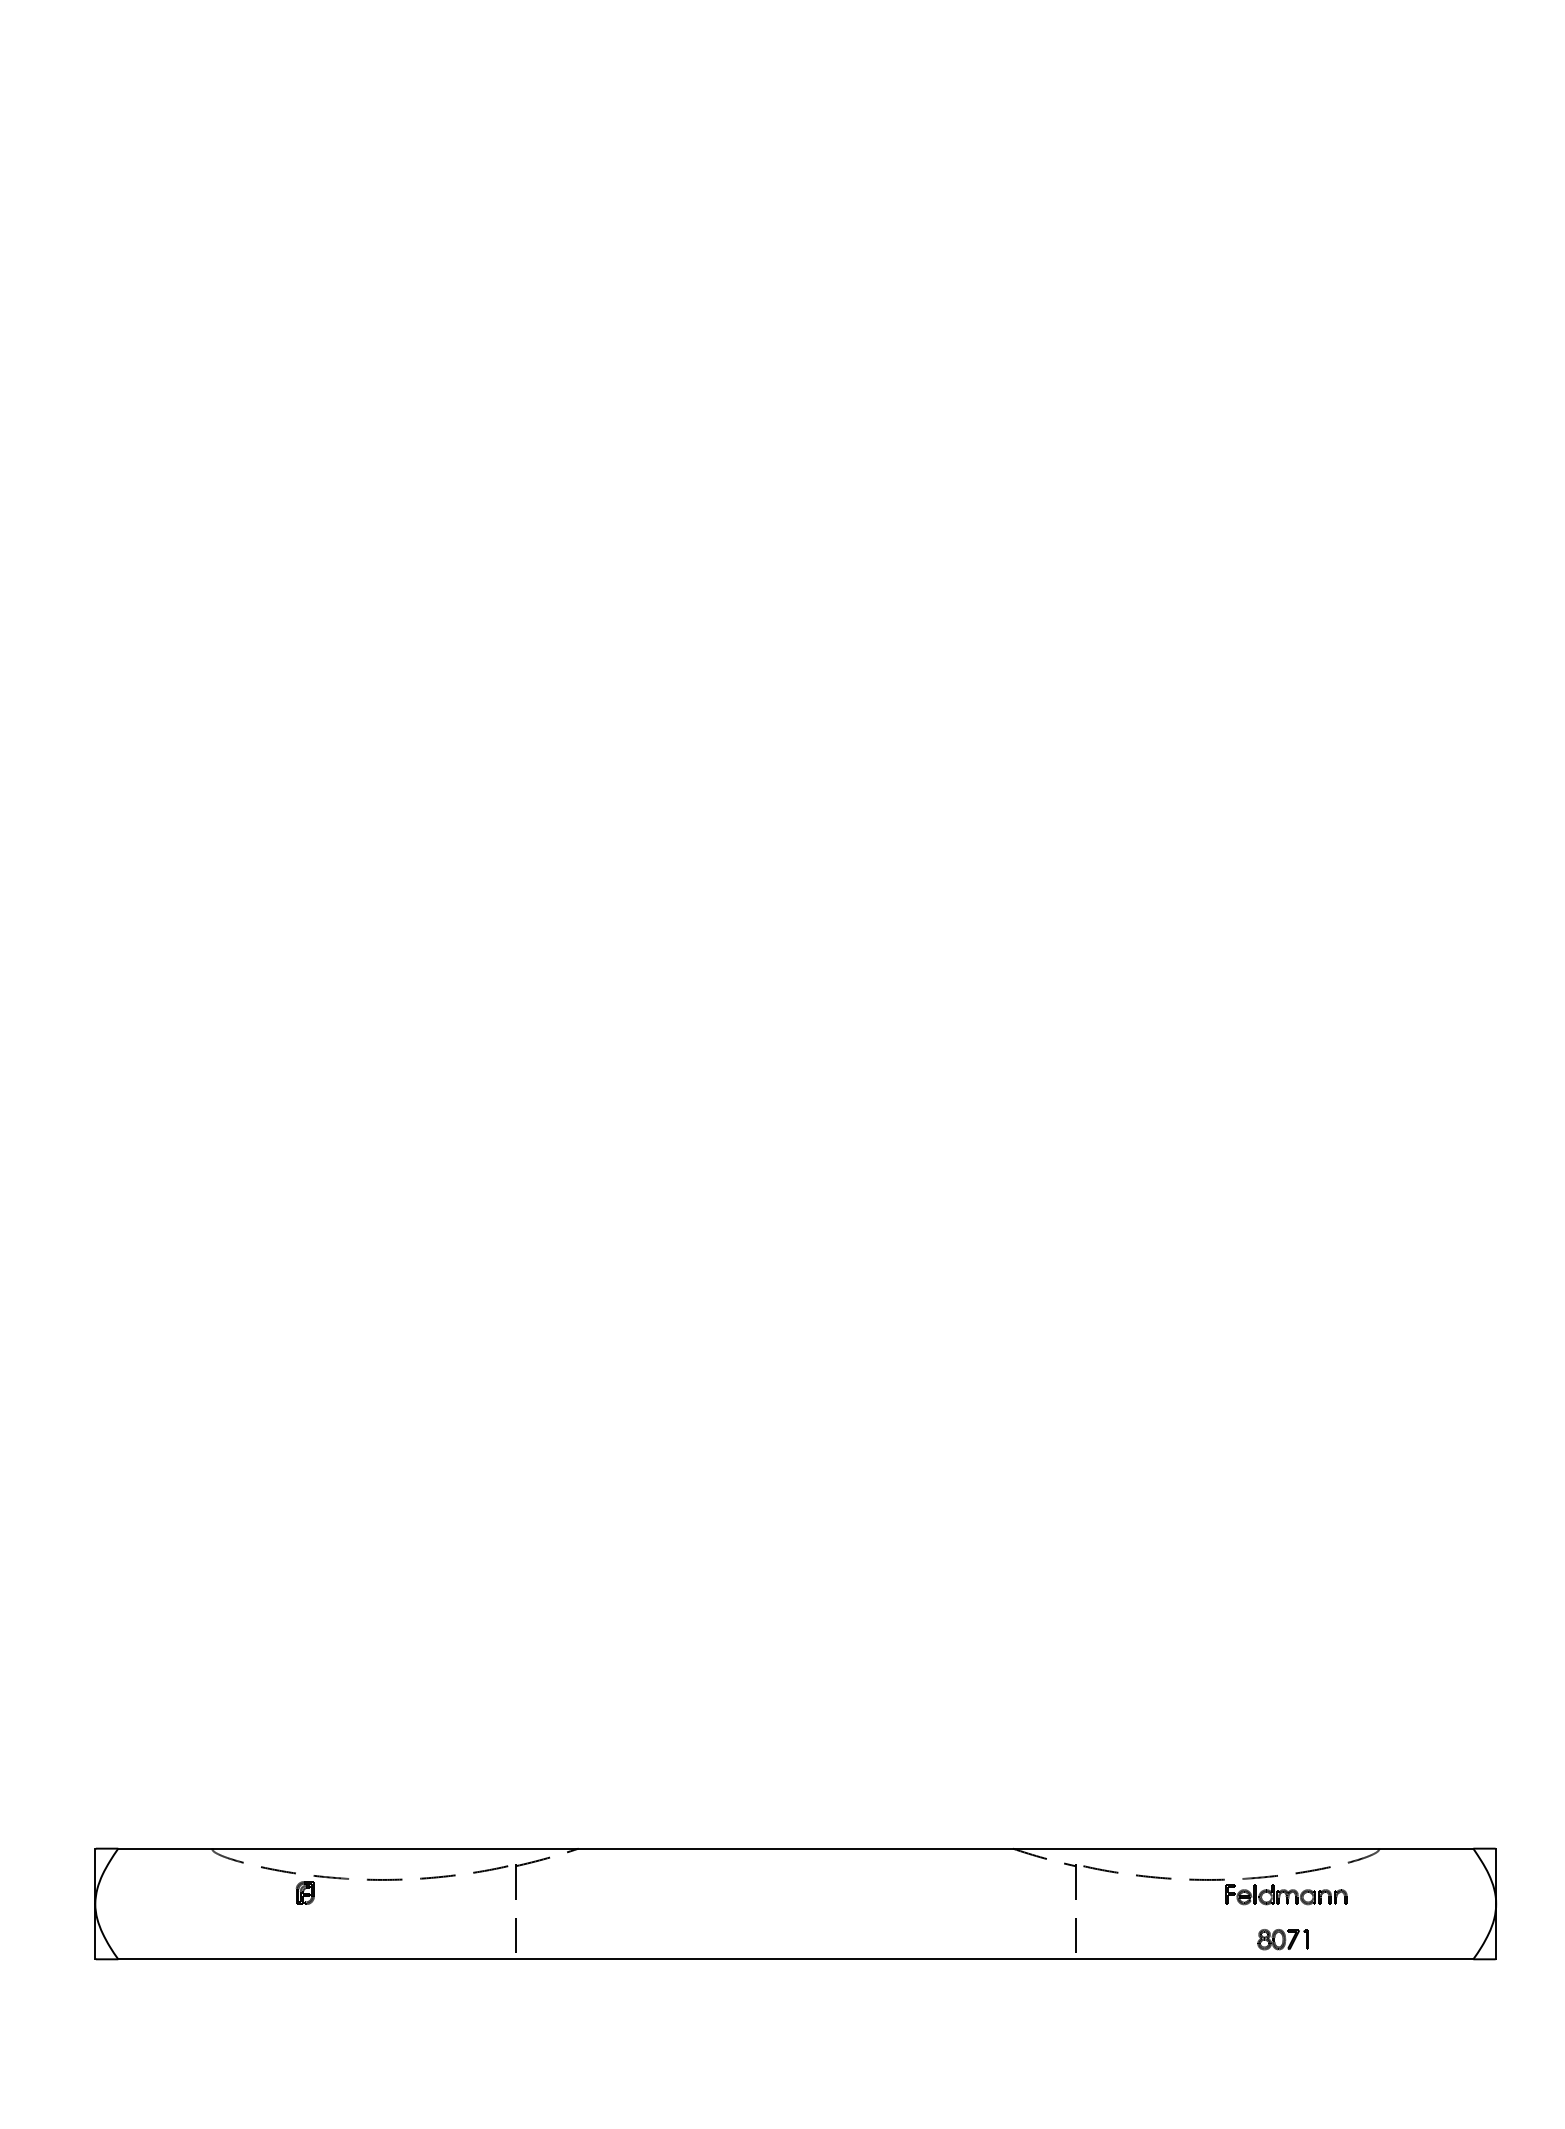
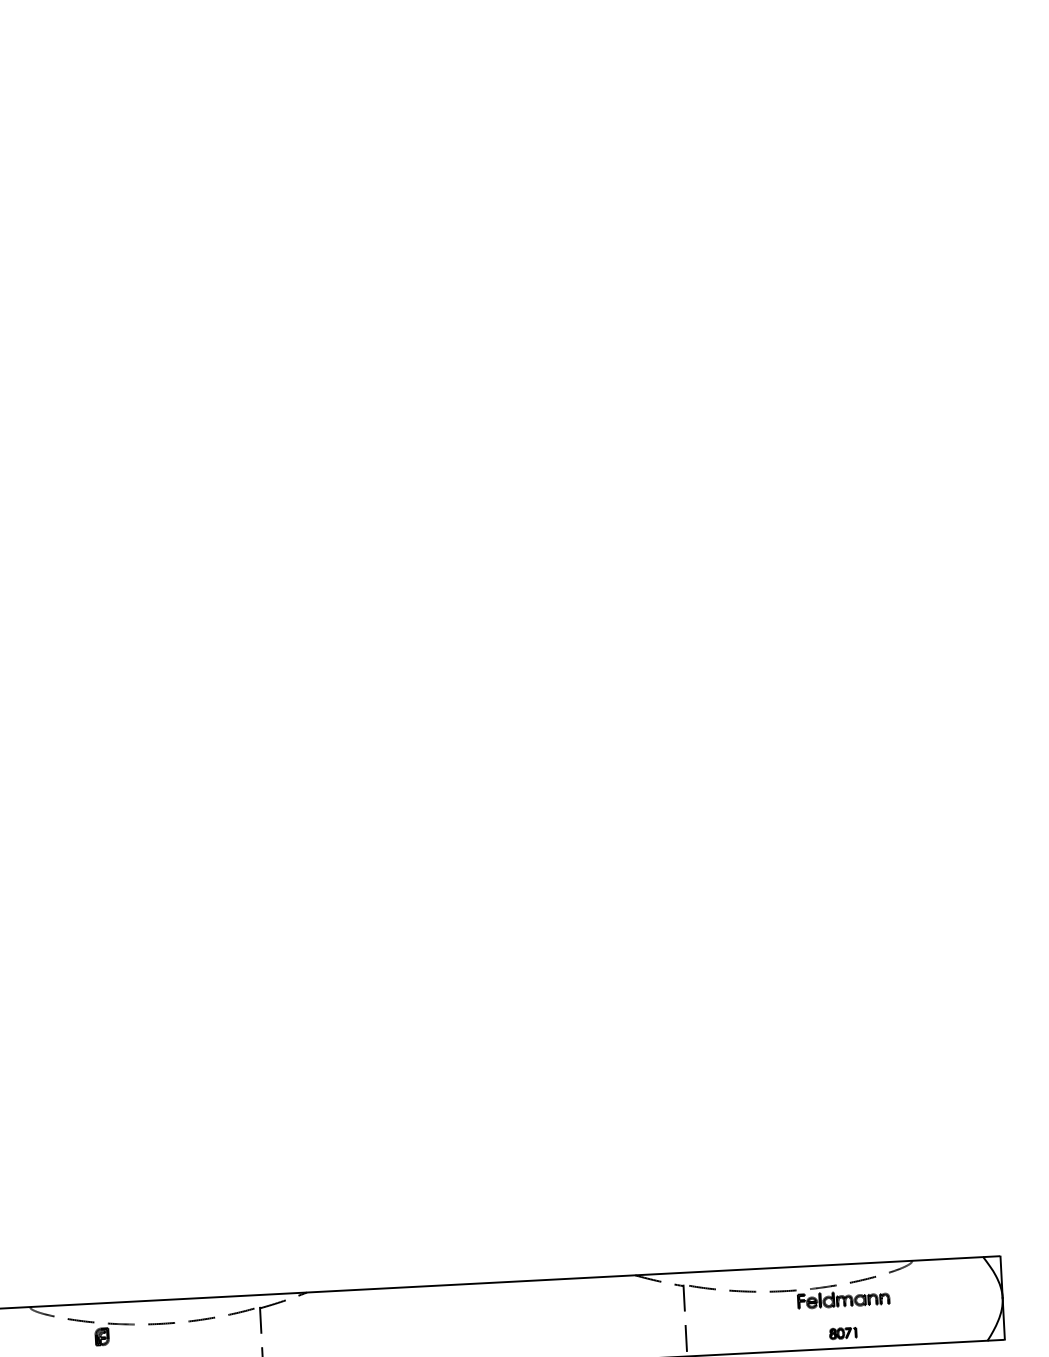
part: (1282, 1939) -> (842, 1333), size x0.7

